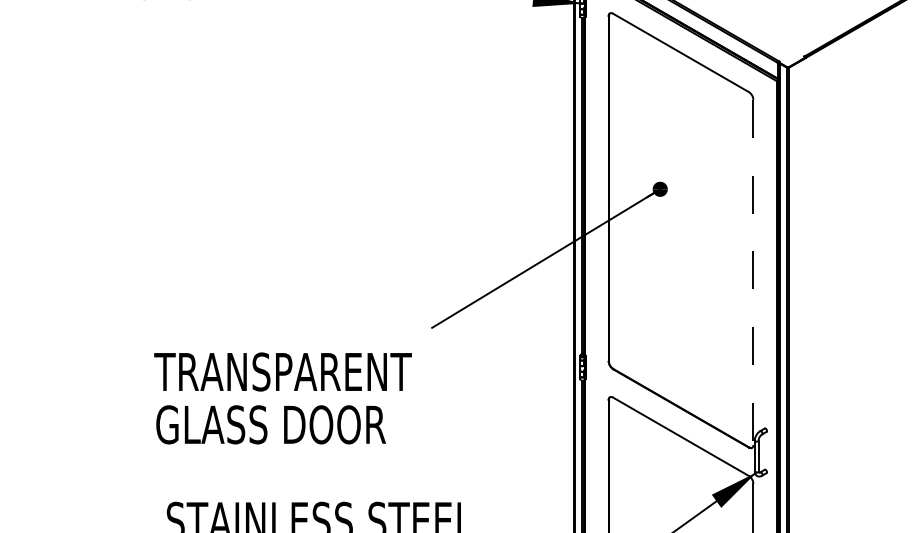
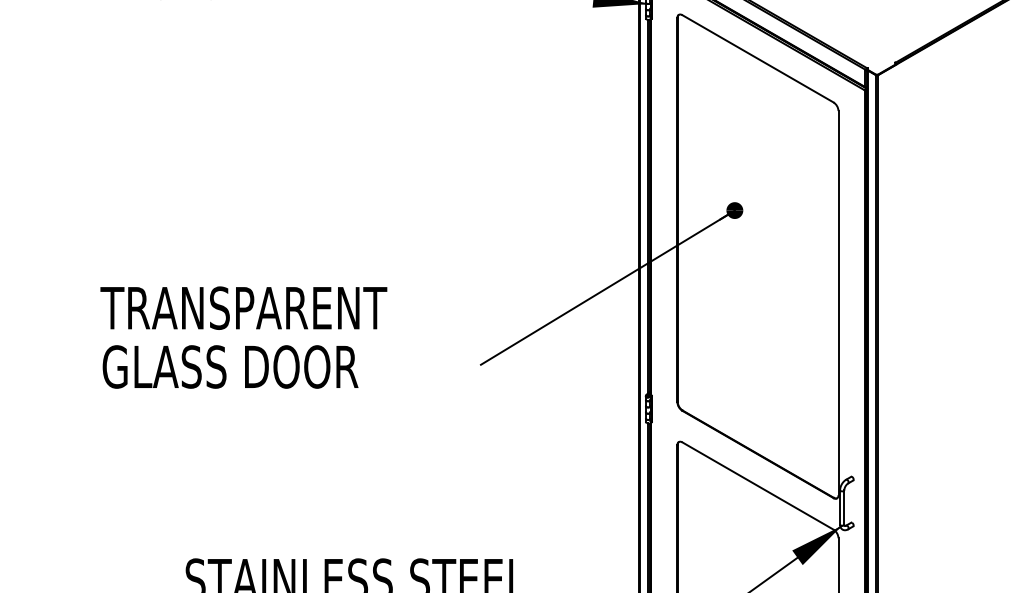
line: (753, 272) -> (838, 303), dashed -> solid
text: (282, 398) -> (243, 337), moved

